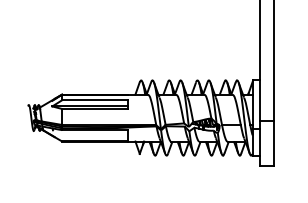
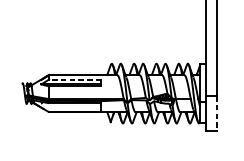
line: (95, 100) -> (75, 79), solid -> dashed
line: (274, 143) -> (217, 113), solid -> dashed

